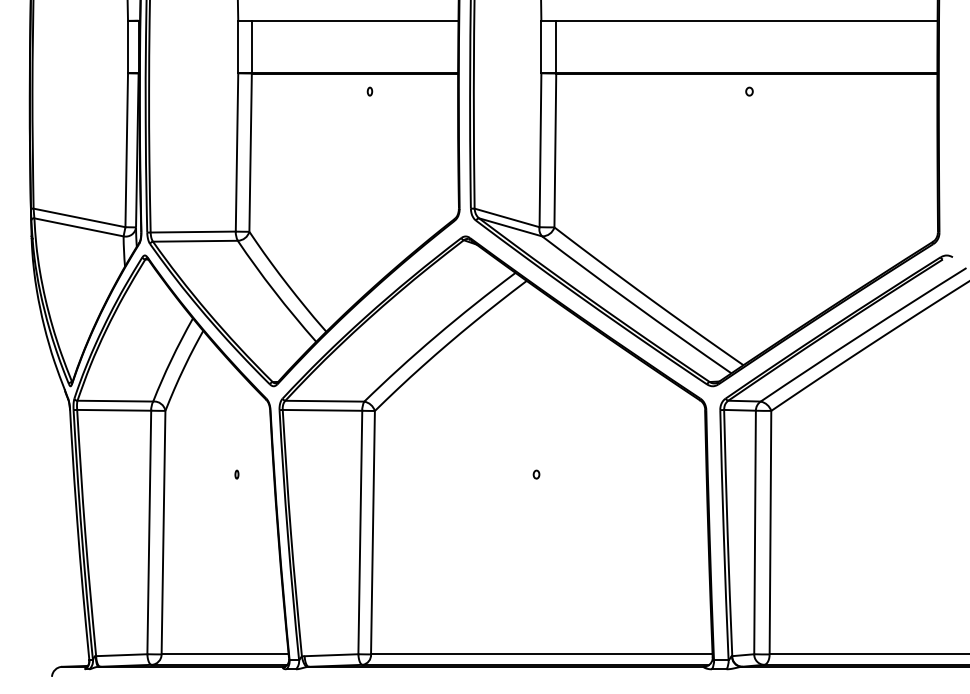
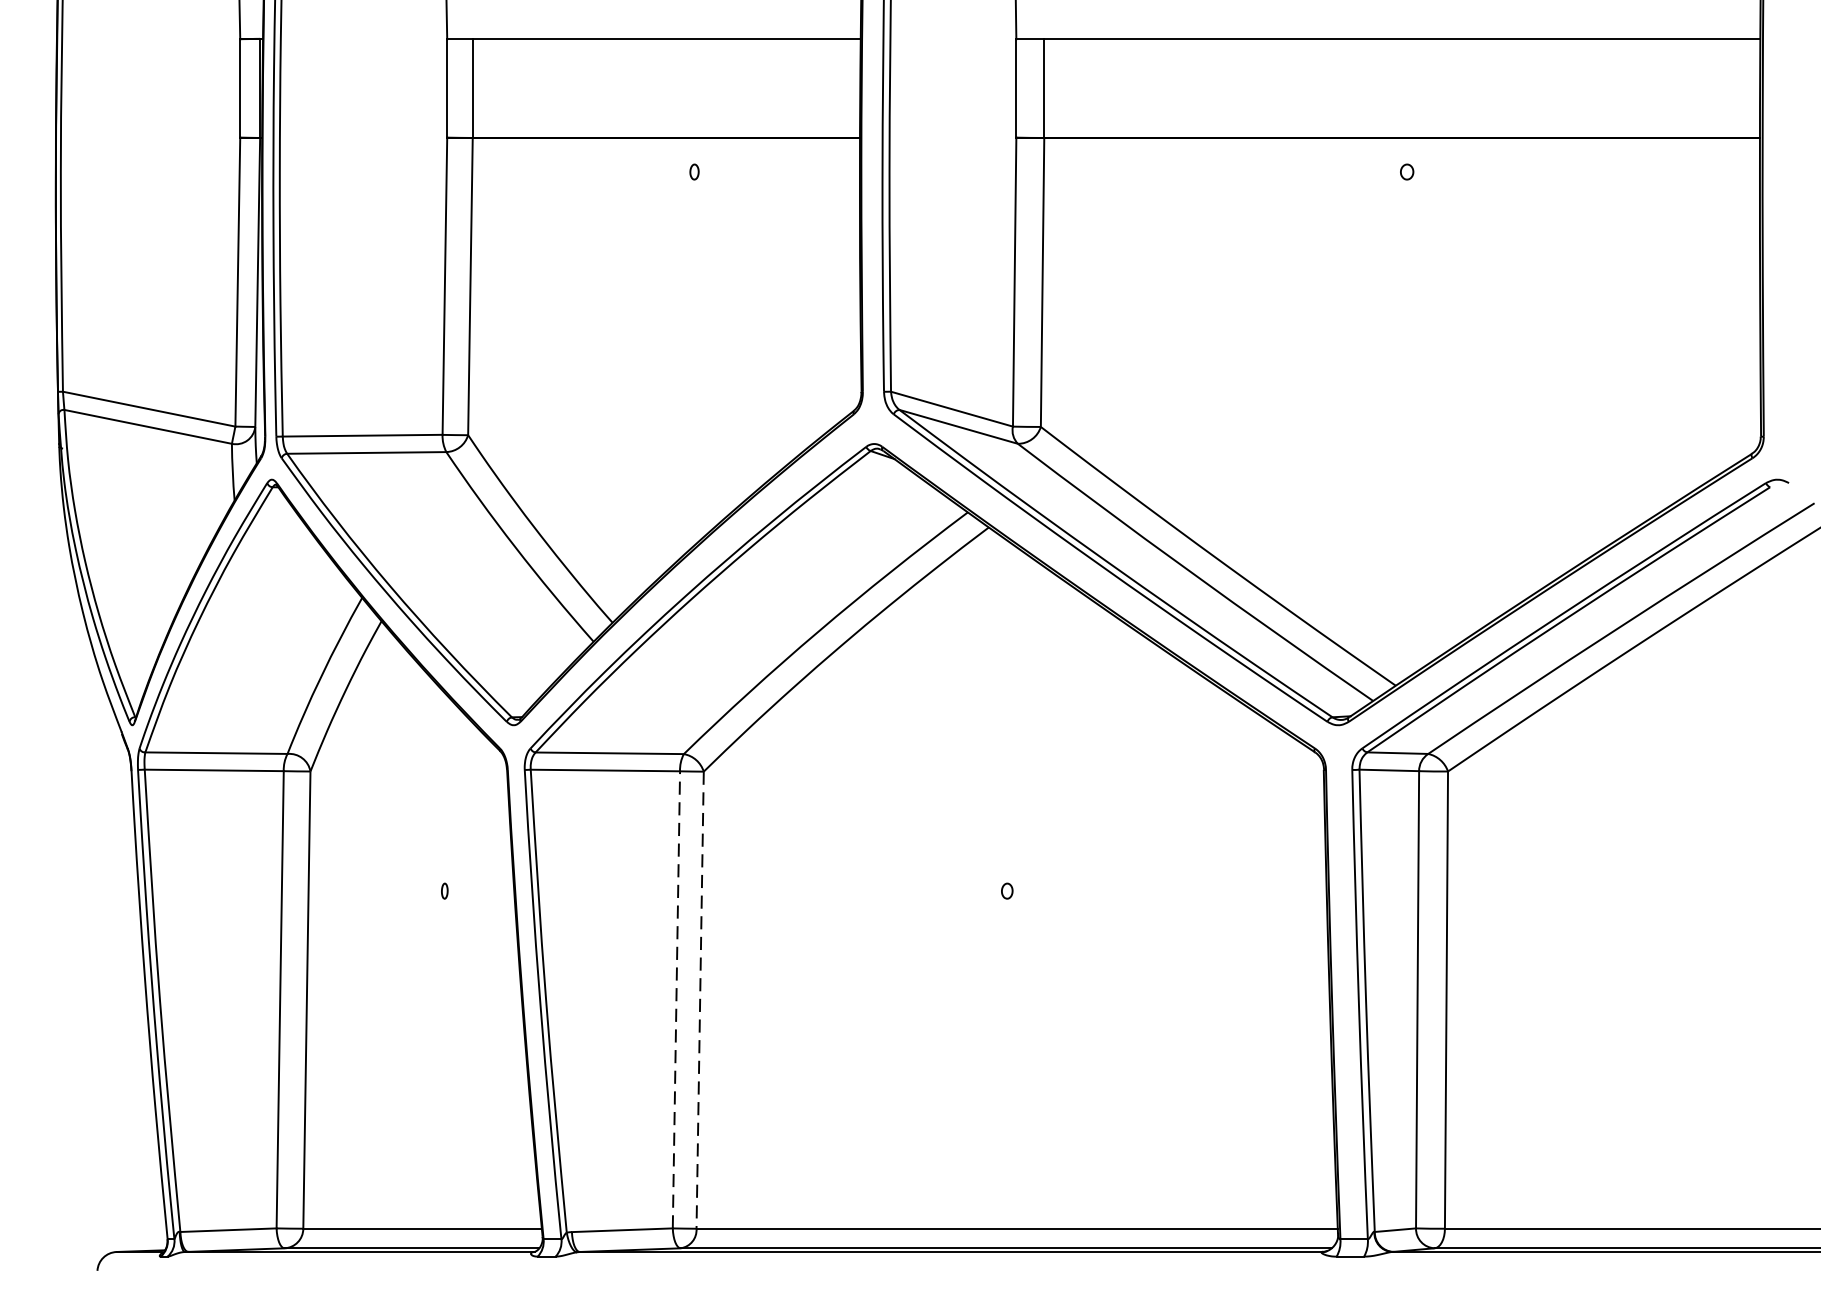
line: (372, 531) -> (699, 997), solid -> dashed
line: (360, 532) -> (676, 999), solid -> dashed

